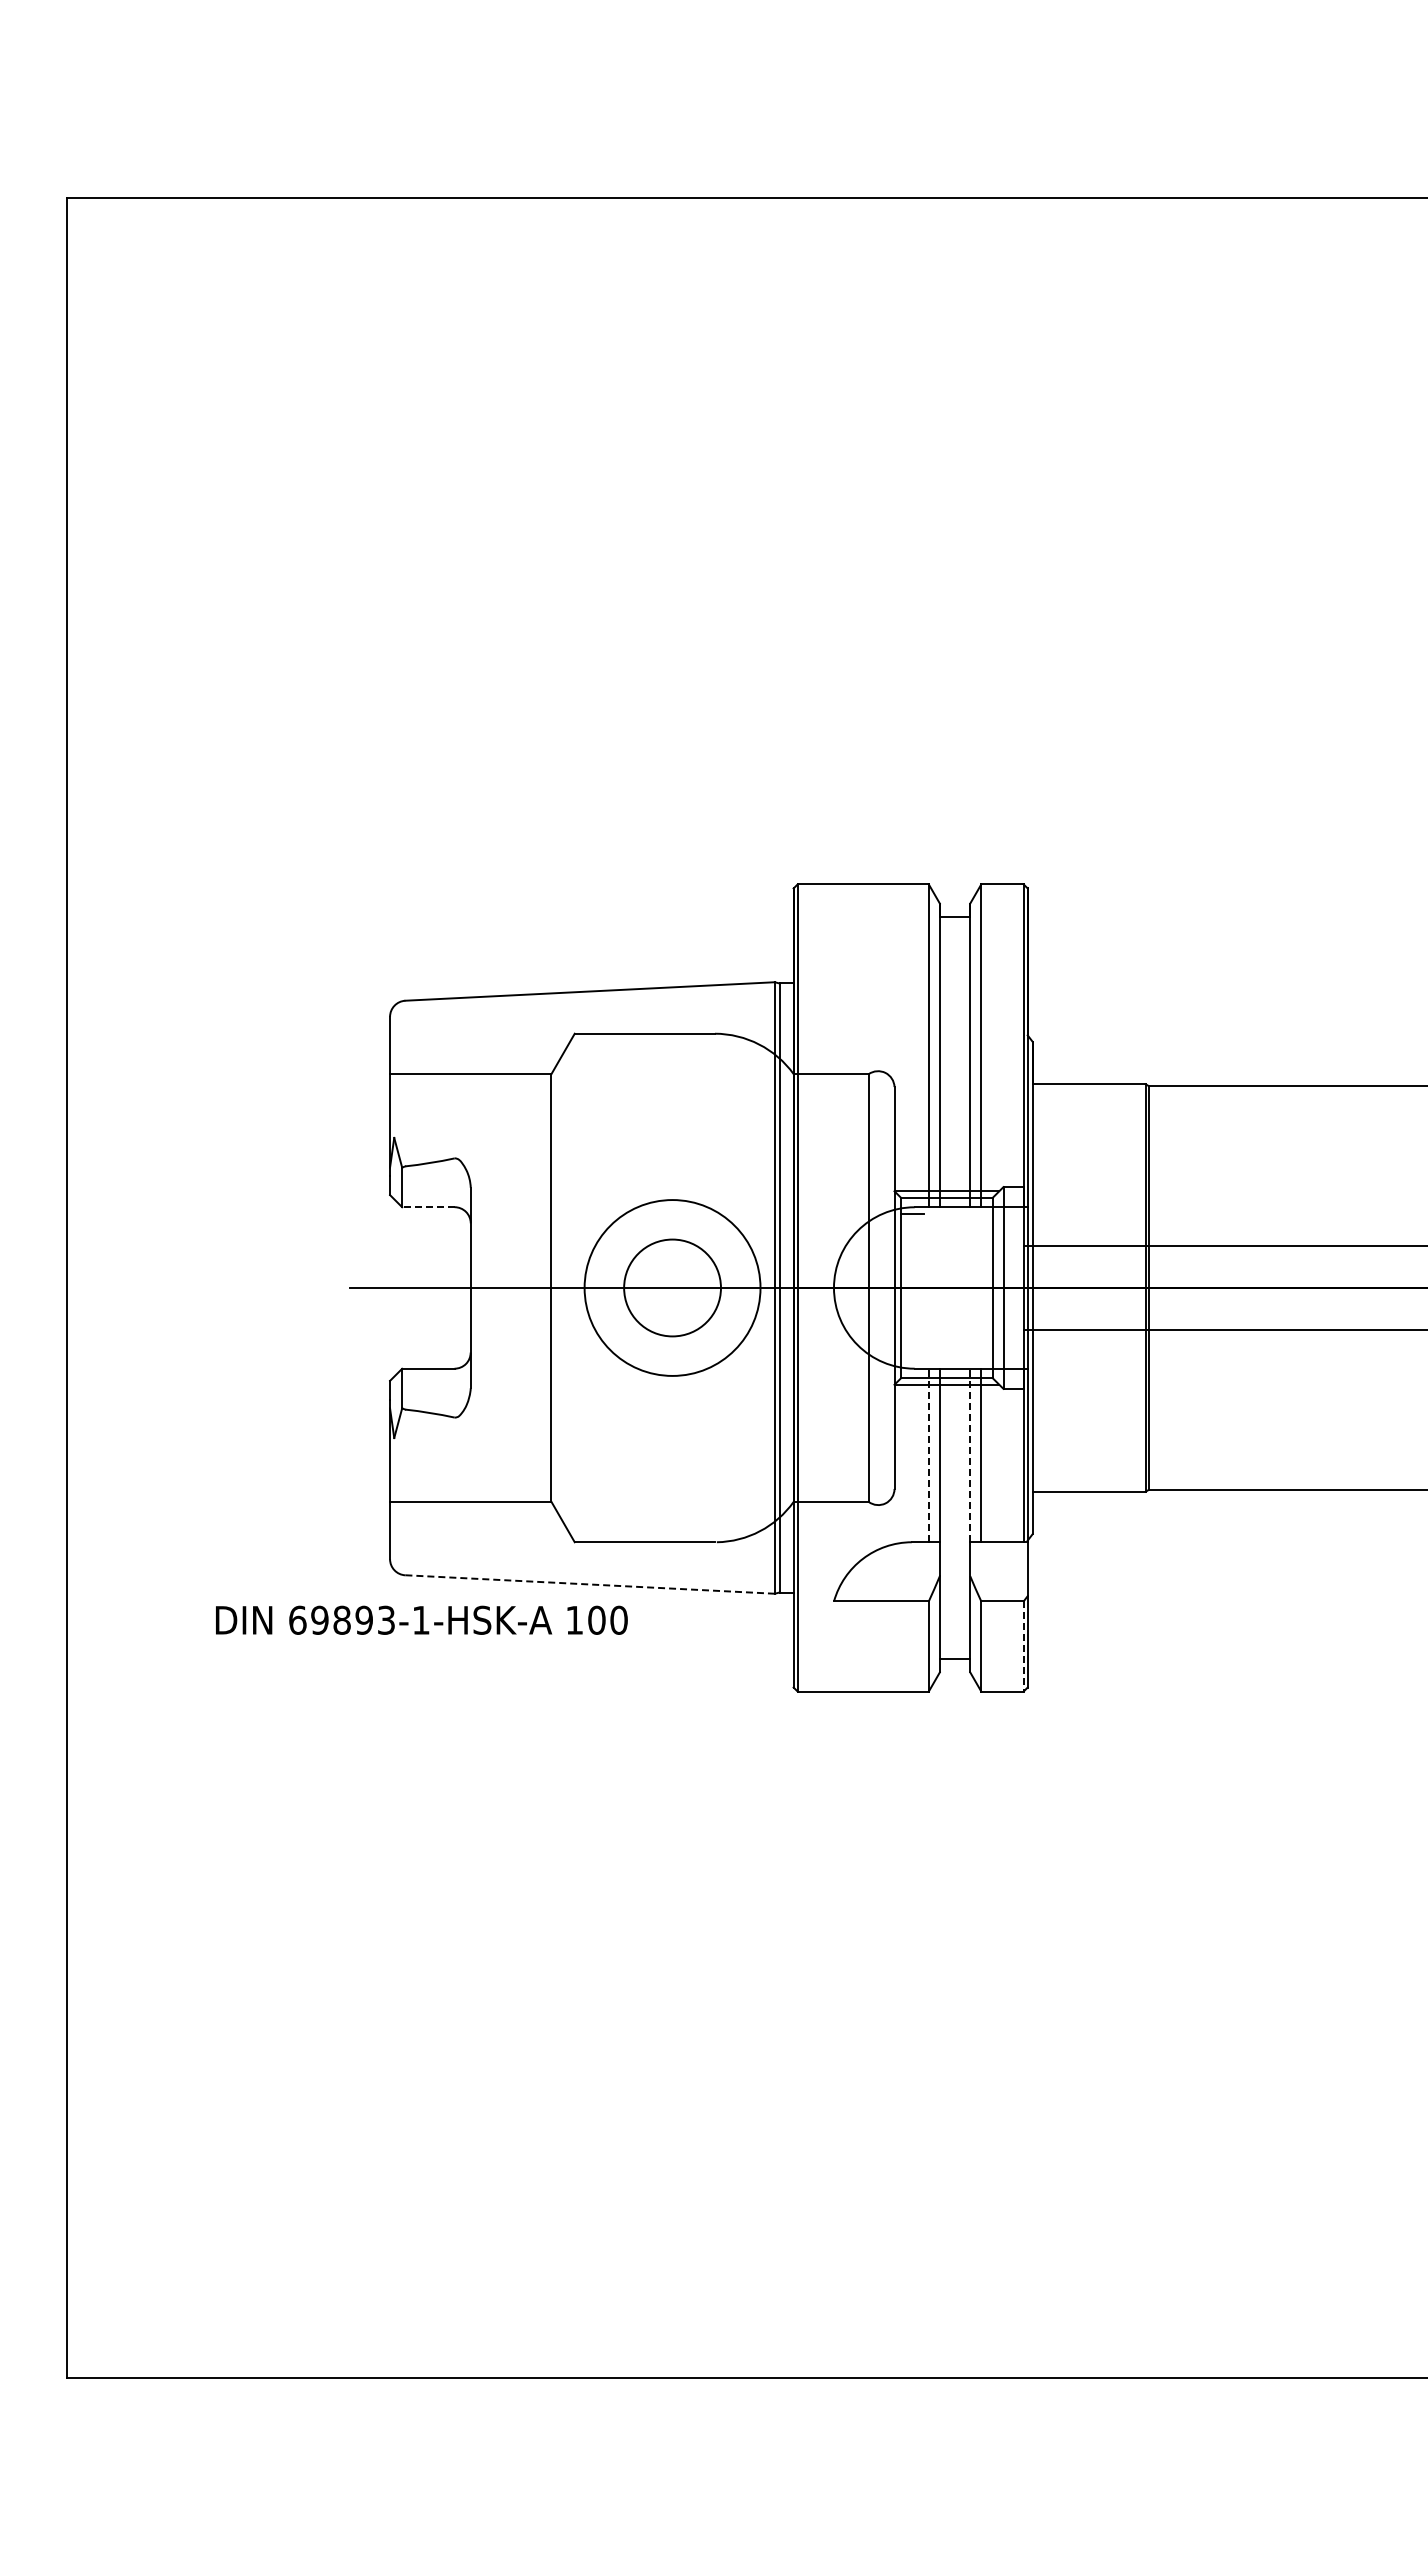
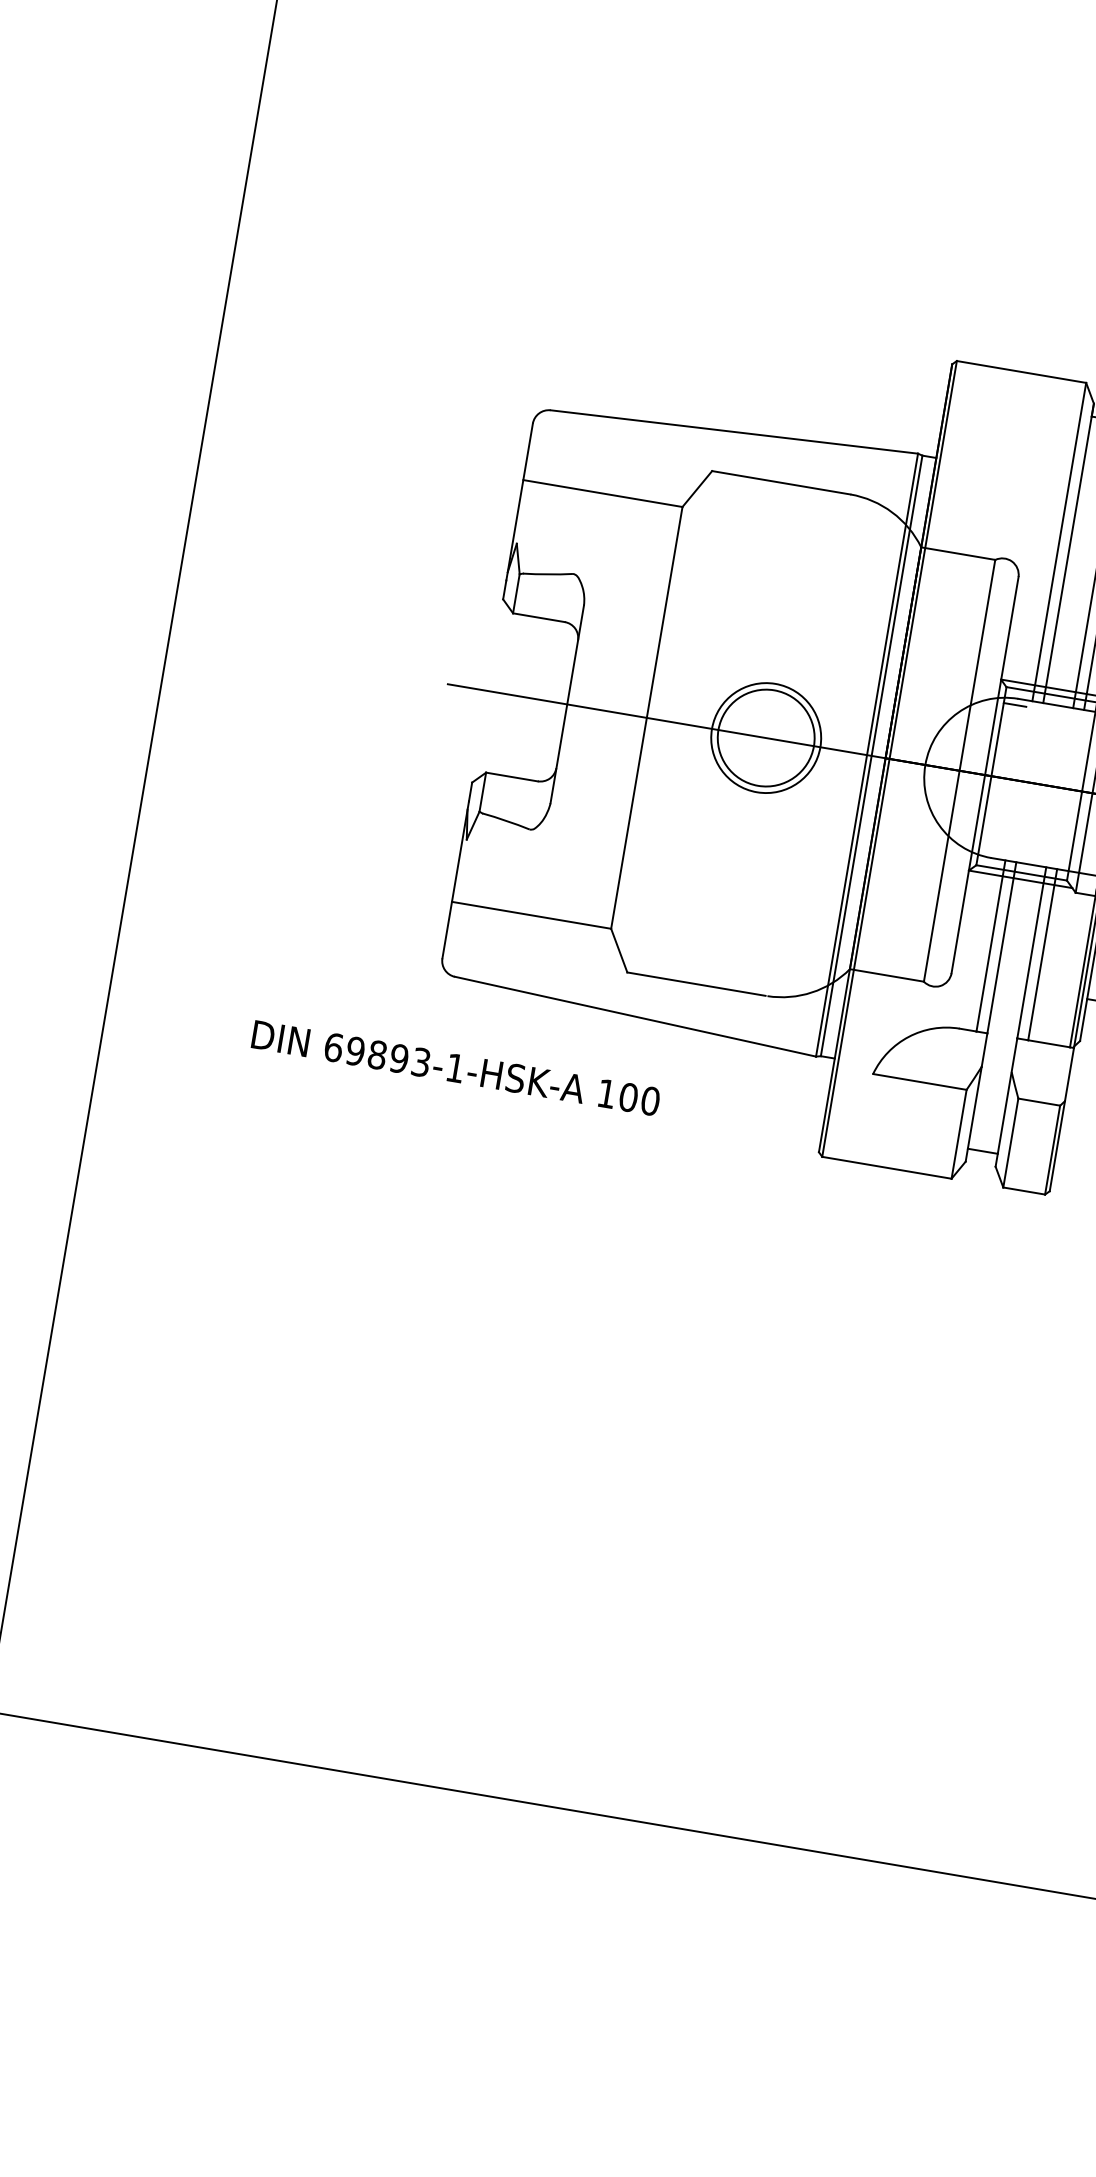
line: (427, 1207) -> (538, 617), dashed -> solid
circle: (672, 1287) -> (766, 737), size x0.62
line: (928, 1455) -> (990, 945), dashed -> solid
line: (970, 1455) -> (1032, 952), dashed -> solid
line: (590, 1584) -> (635, 1016), dashed -> solid
text: (421, 1619) -> (455, 1067), moved
line: (1023, 1646) -> (1052, 1150), dashed -> solid

